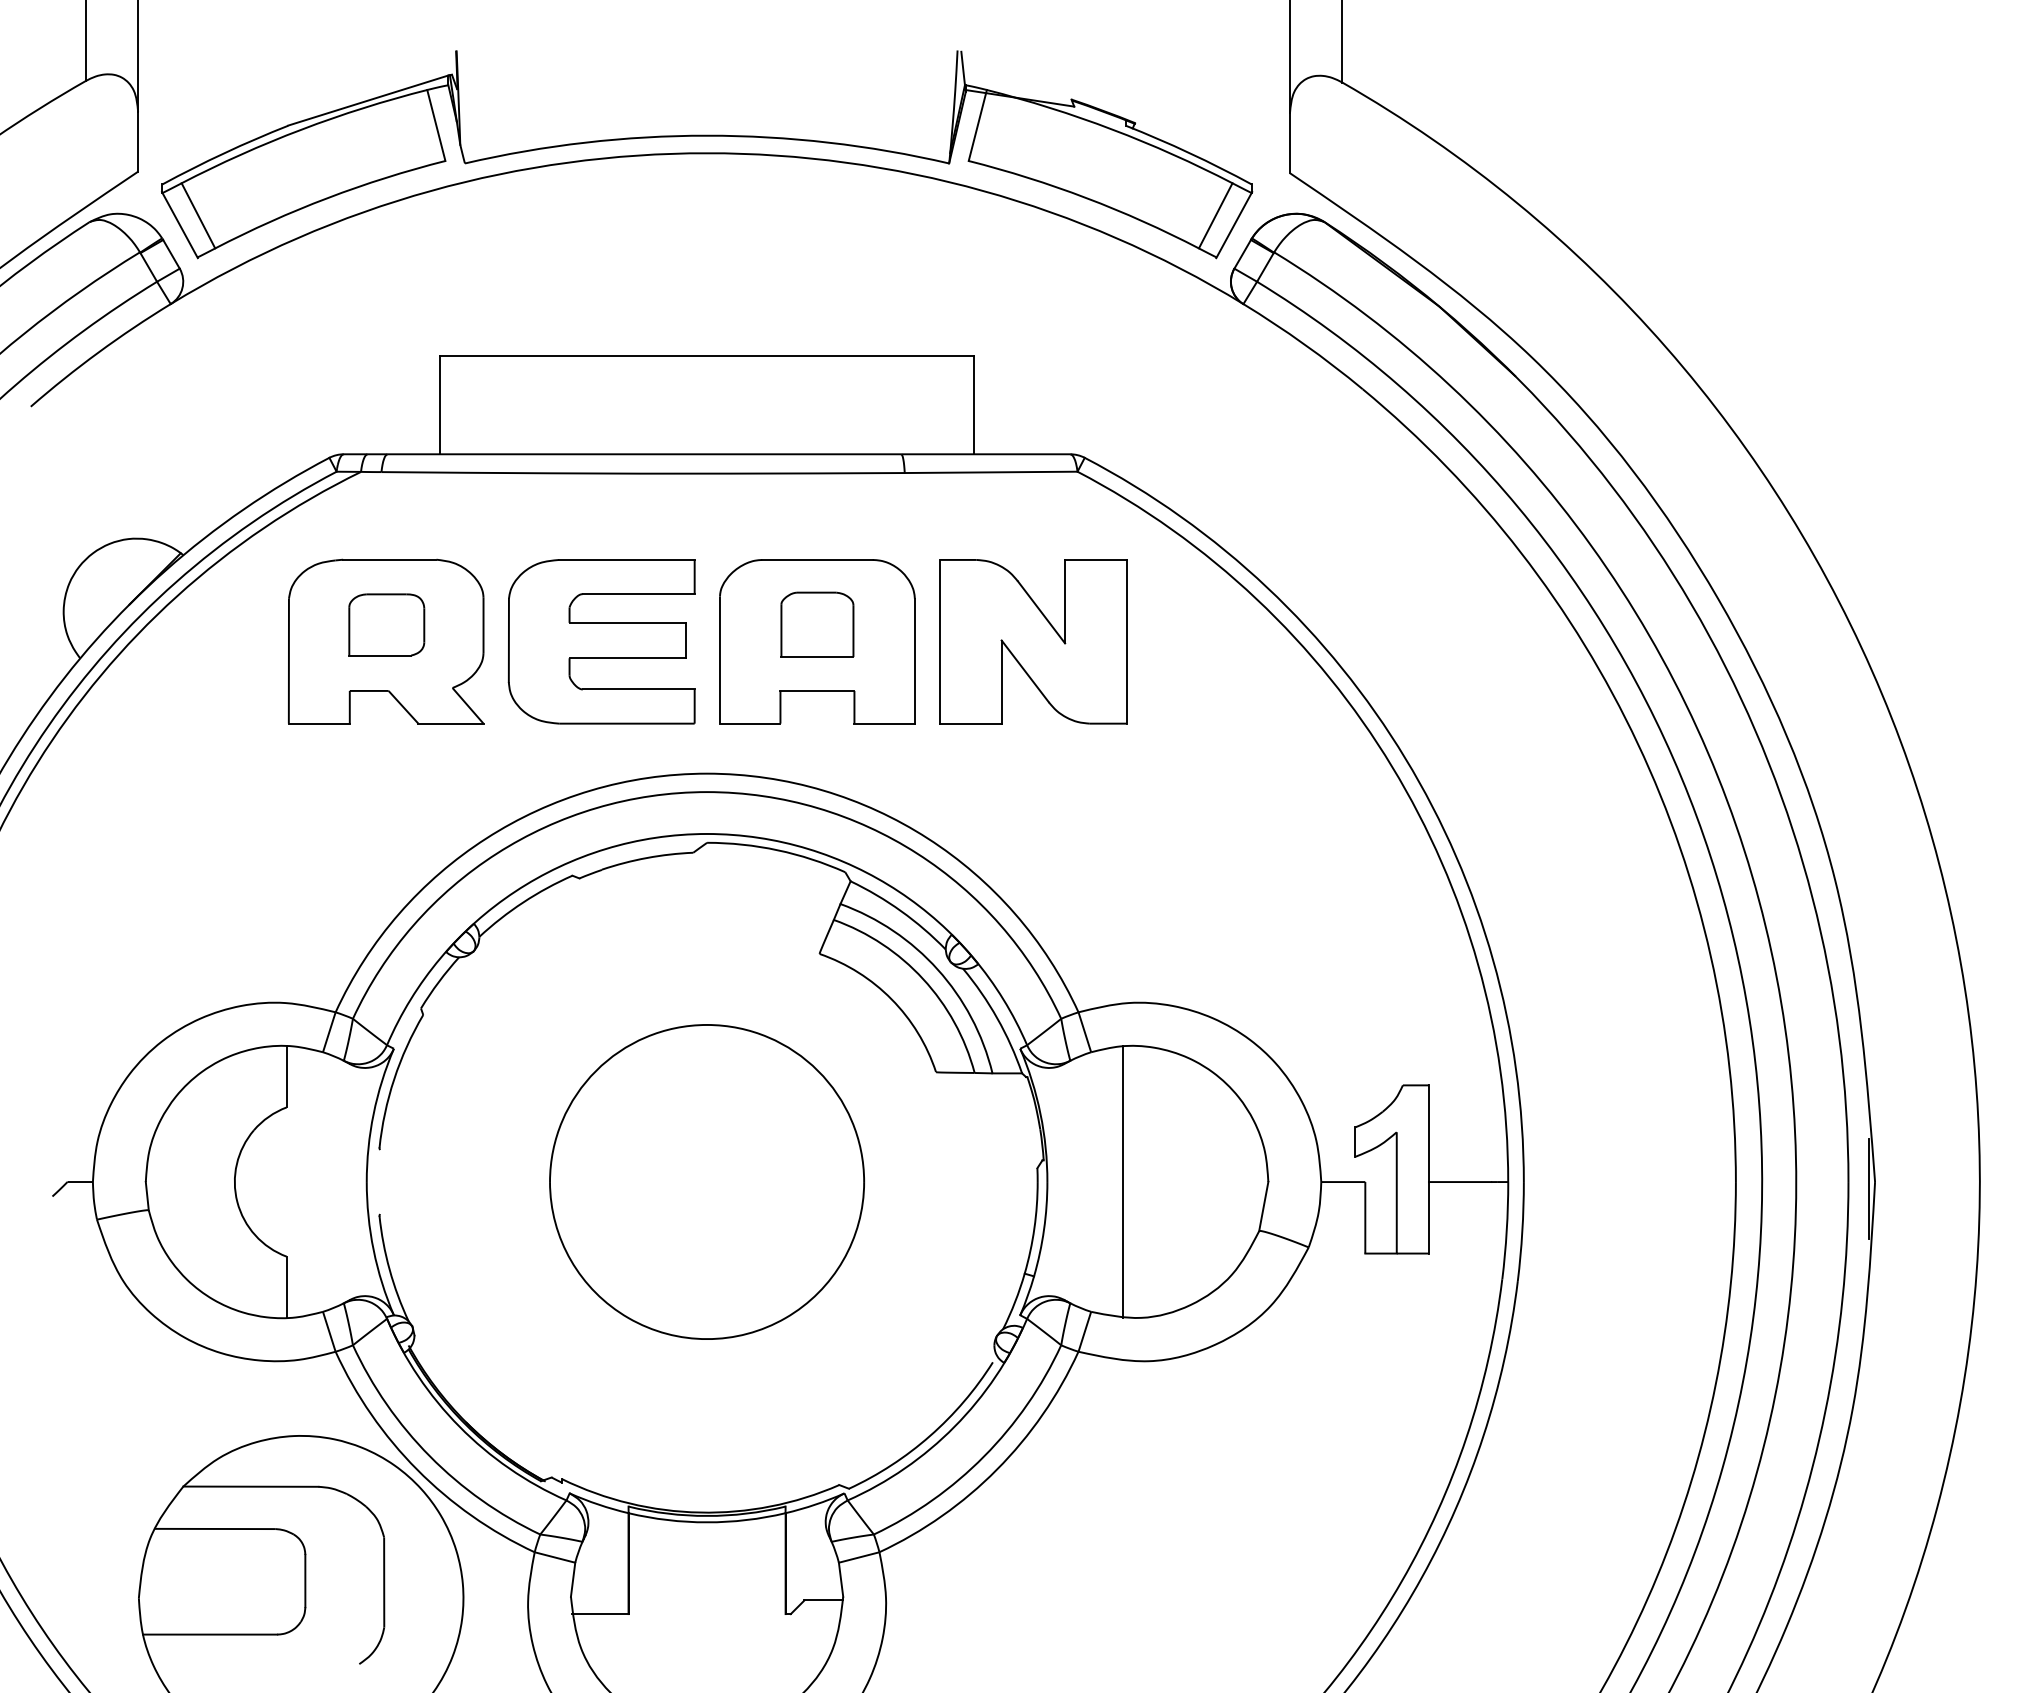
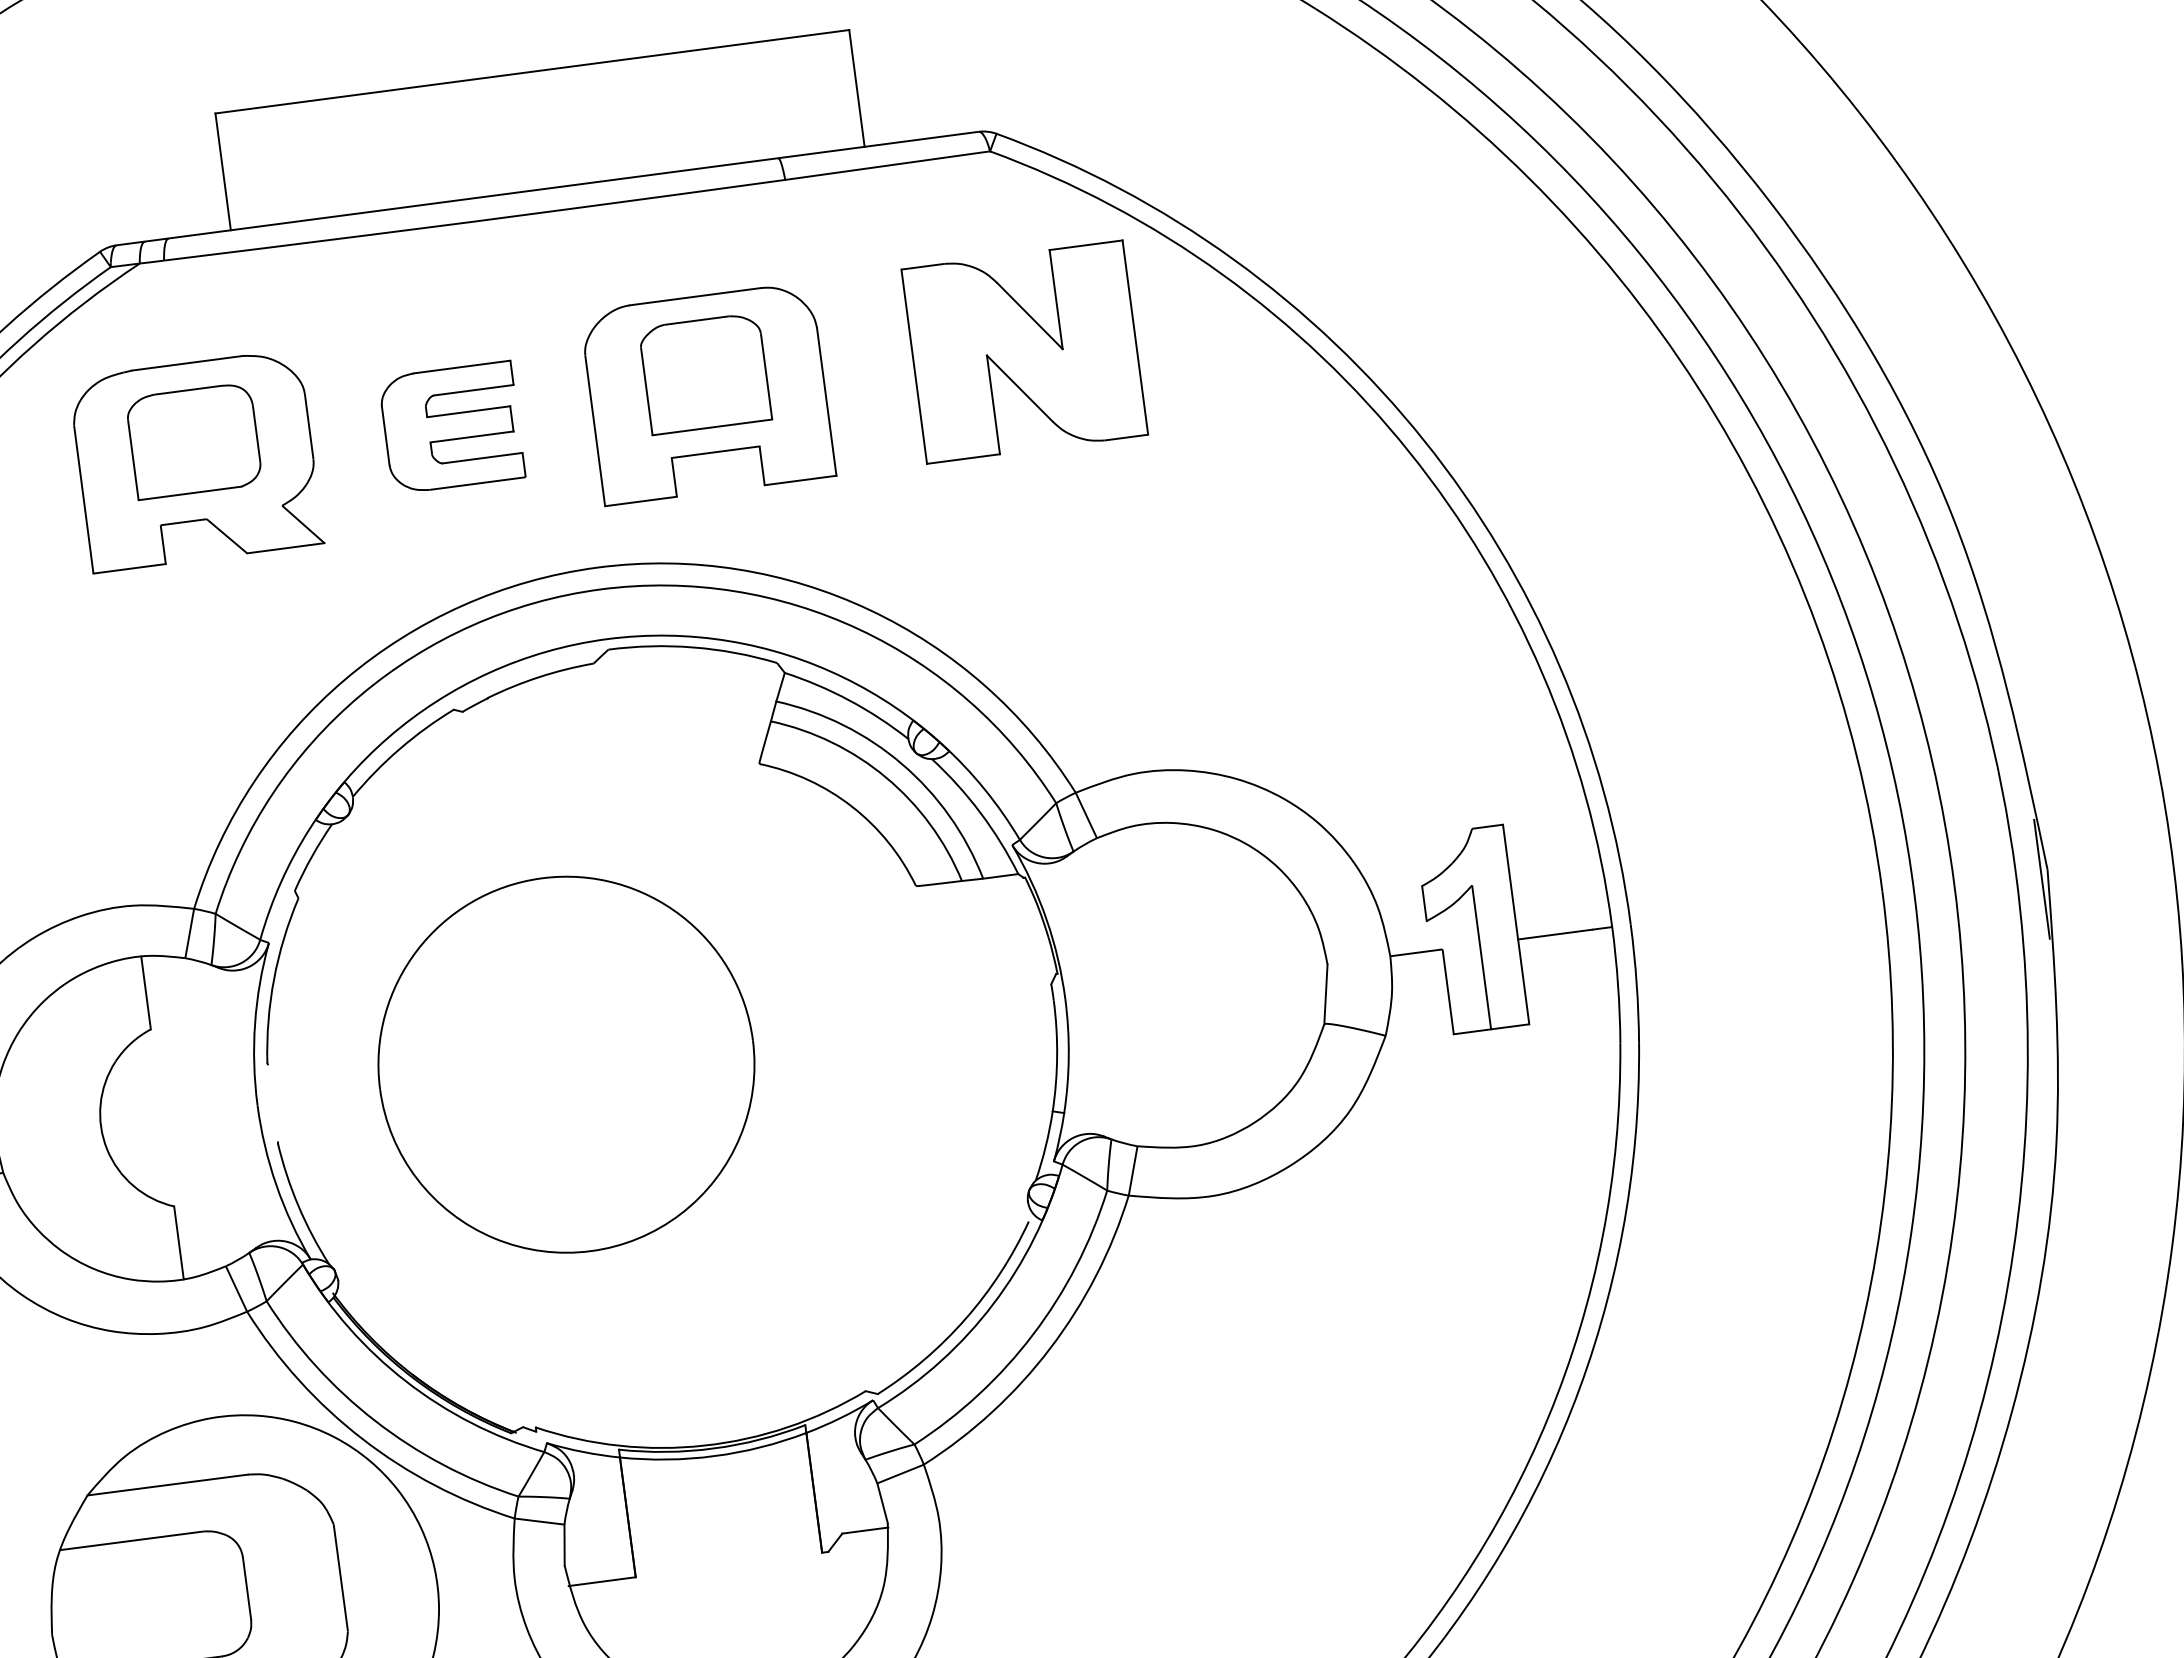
part: (386, 624) -> (193, 440), size x1.4
part: (817, 624) -> (705, 373), size x1.4
part: (601, 641) -> (451, 427), size x0.6
part: (1033, 641) -> (1024, 351), moved
part: (707, 1181) -> (566, 1064), moved
line: (1122, 1181) -> (1154, 986), removed

